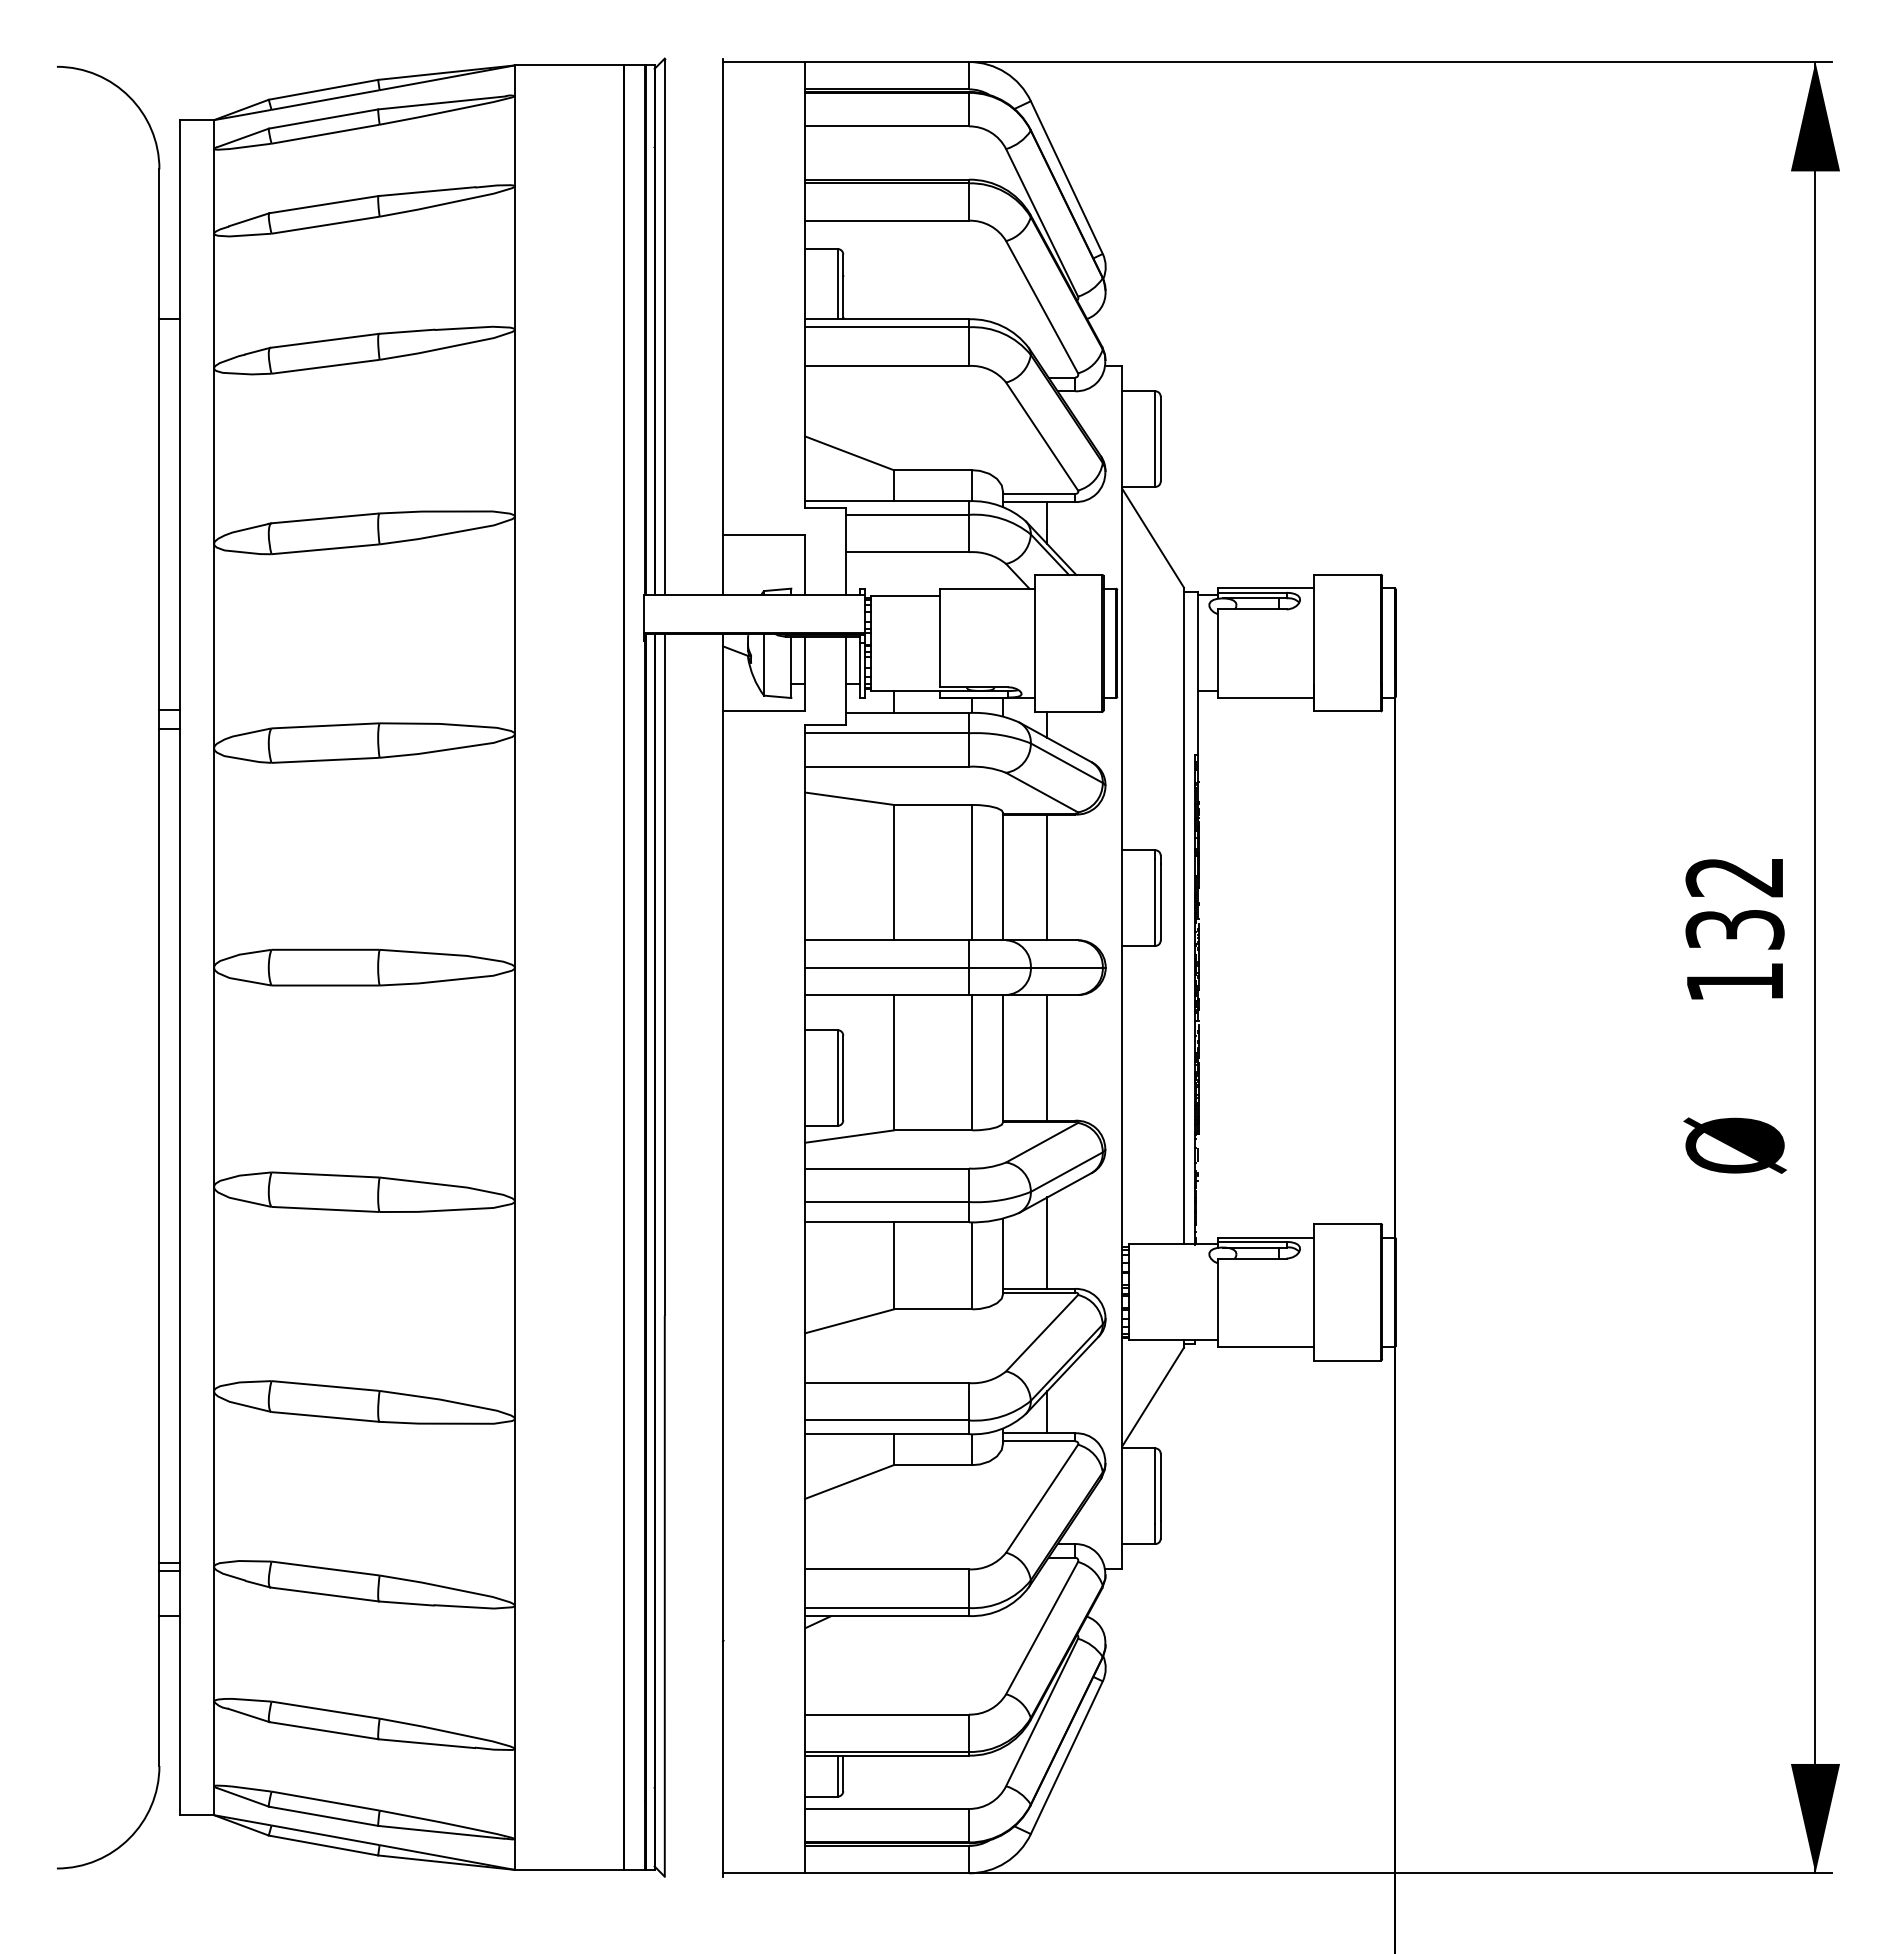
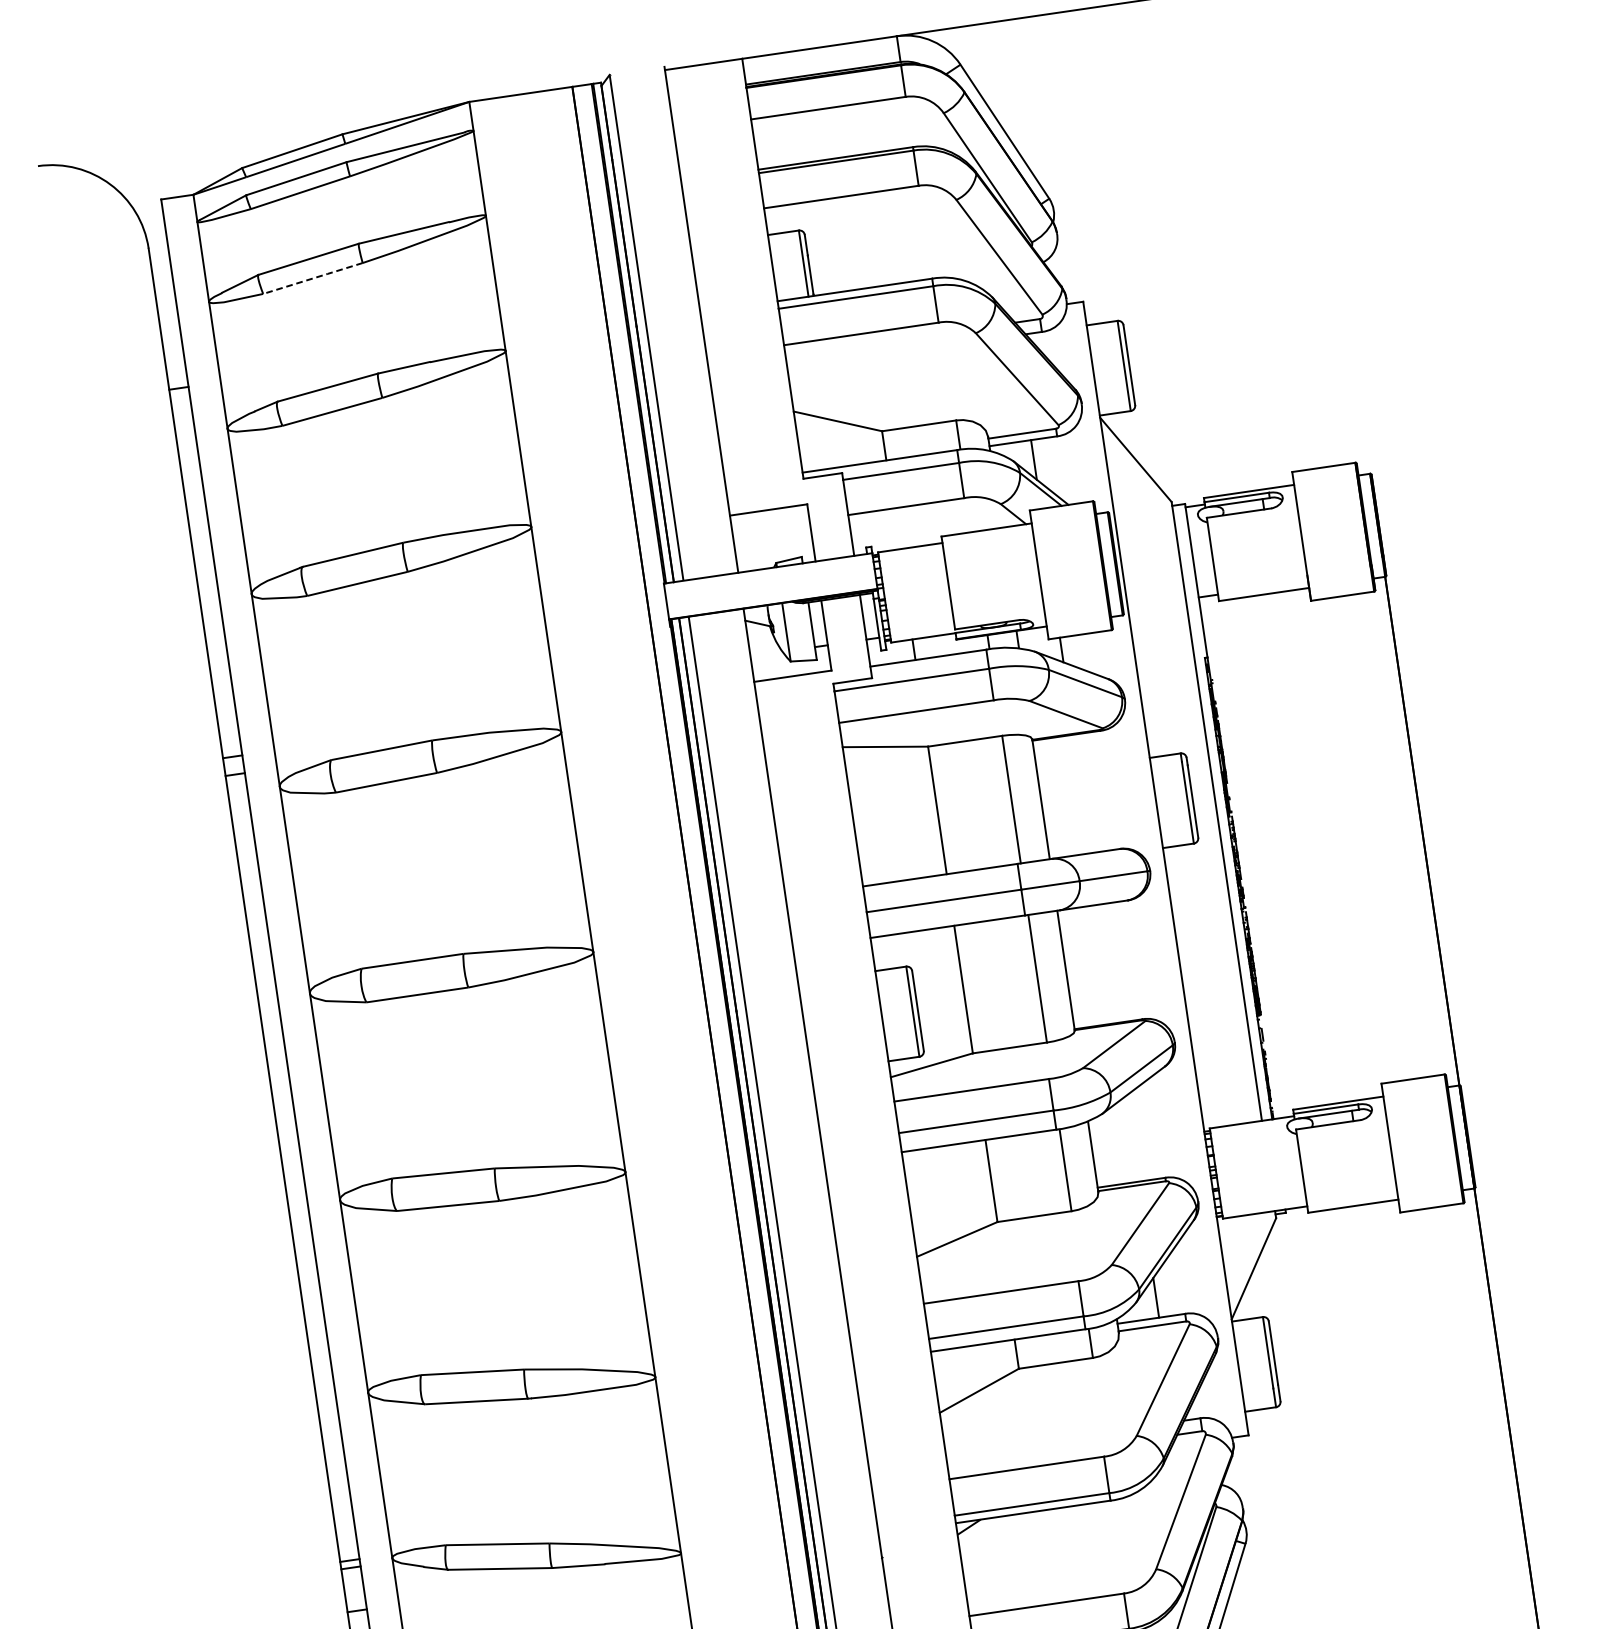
line: (325, 225) -> (312, 278), solid -> dashed
line: (1047, 877) -> (1082, 793), removed
line: (1047, 1057) -> (1107, 963), removed
line: (1047, 1242) -> (1133, 1137), removed

